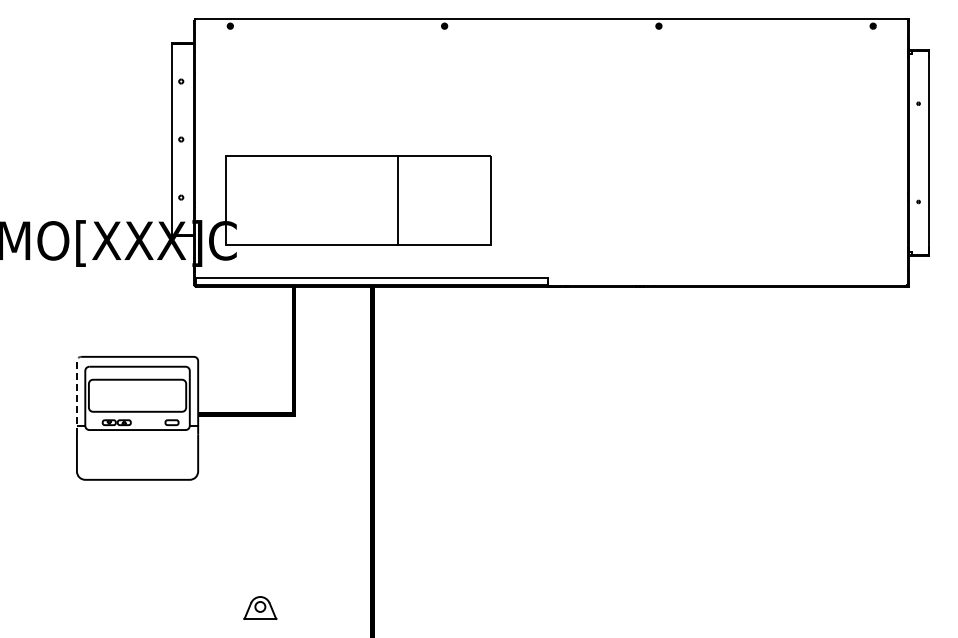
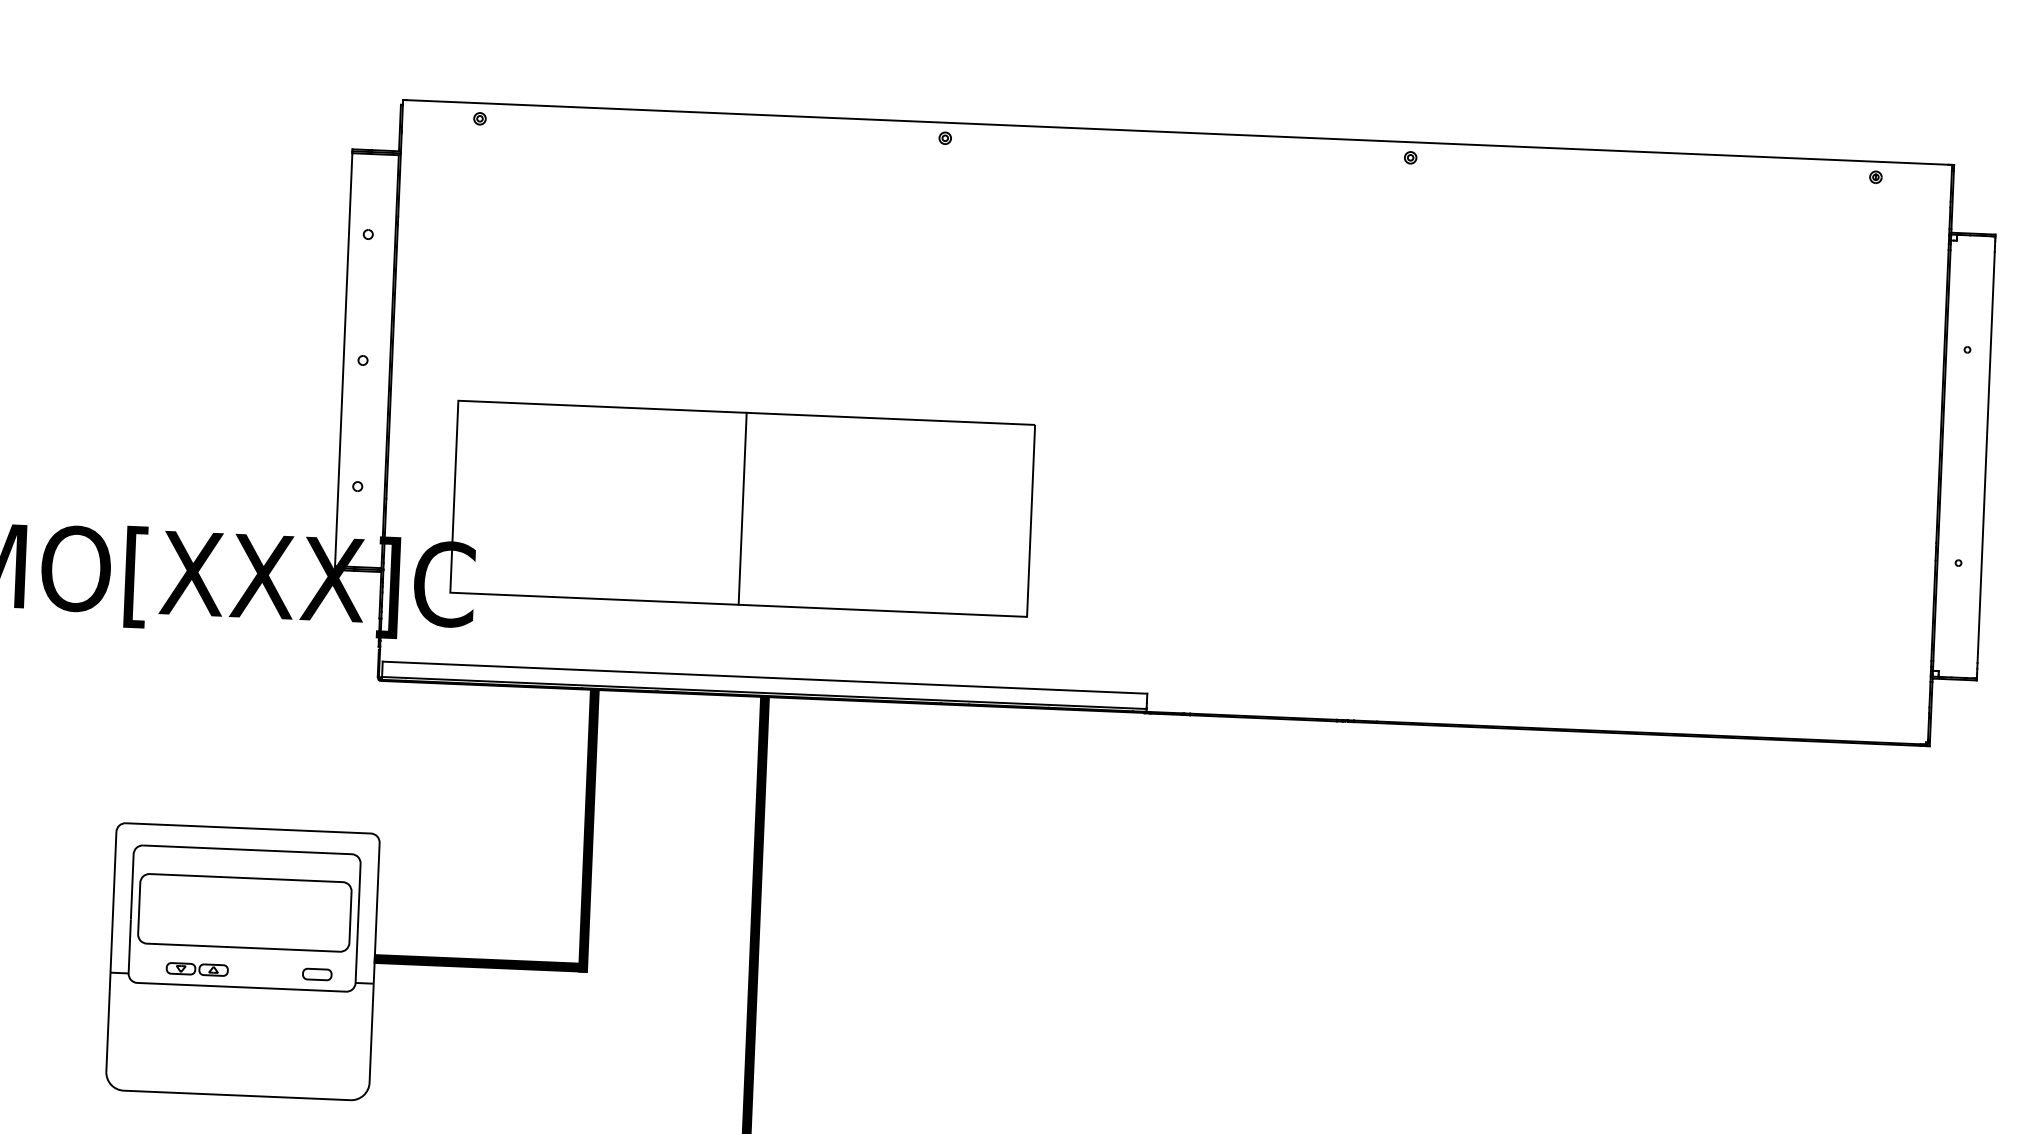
line: (397, 200) -> (742, 508), moved
line: (76, 389) -> (112, 893), dashed -> solid

